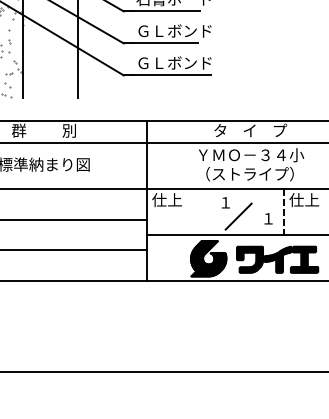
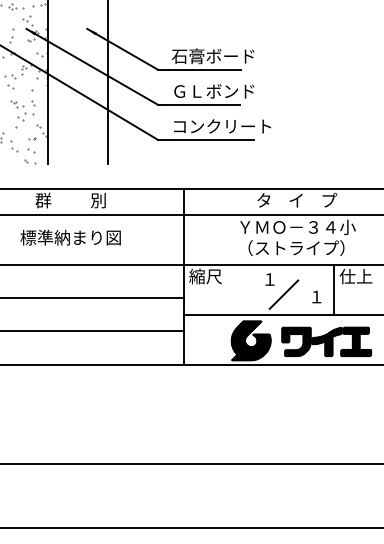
text: (182, 63) -> (222, 126), ＧＬボンド -> コンクリート
text: (167, 200) -> (205, 276), 仕上 -> 縮尺
line: (284, 212) -> (334, 290), dashed -> solid

